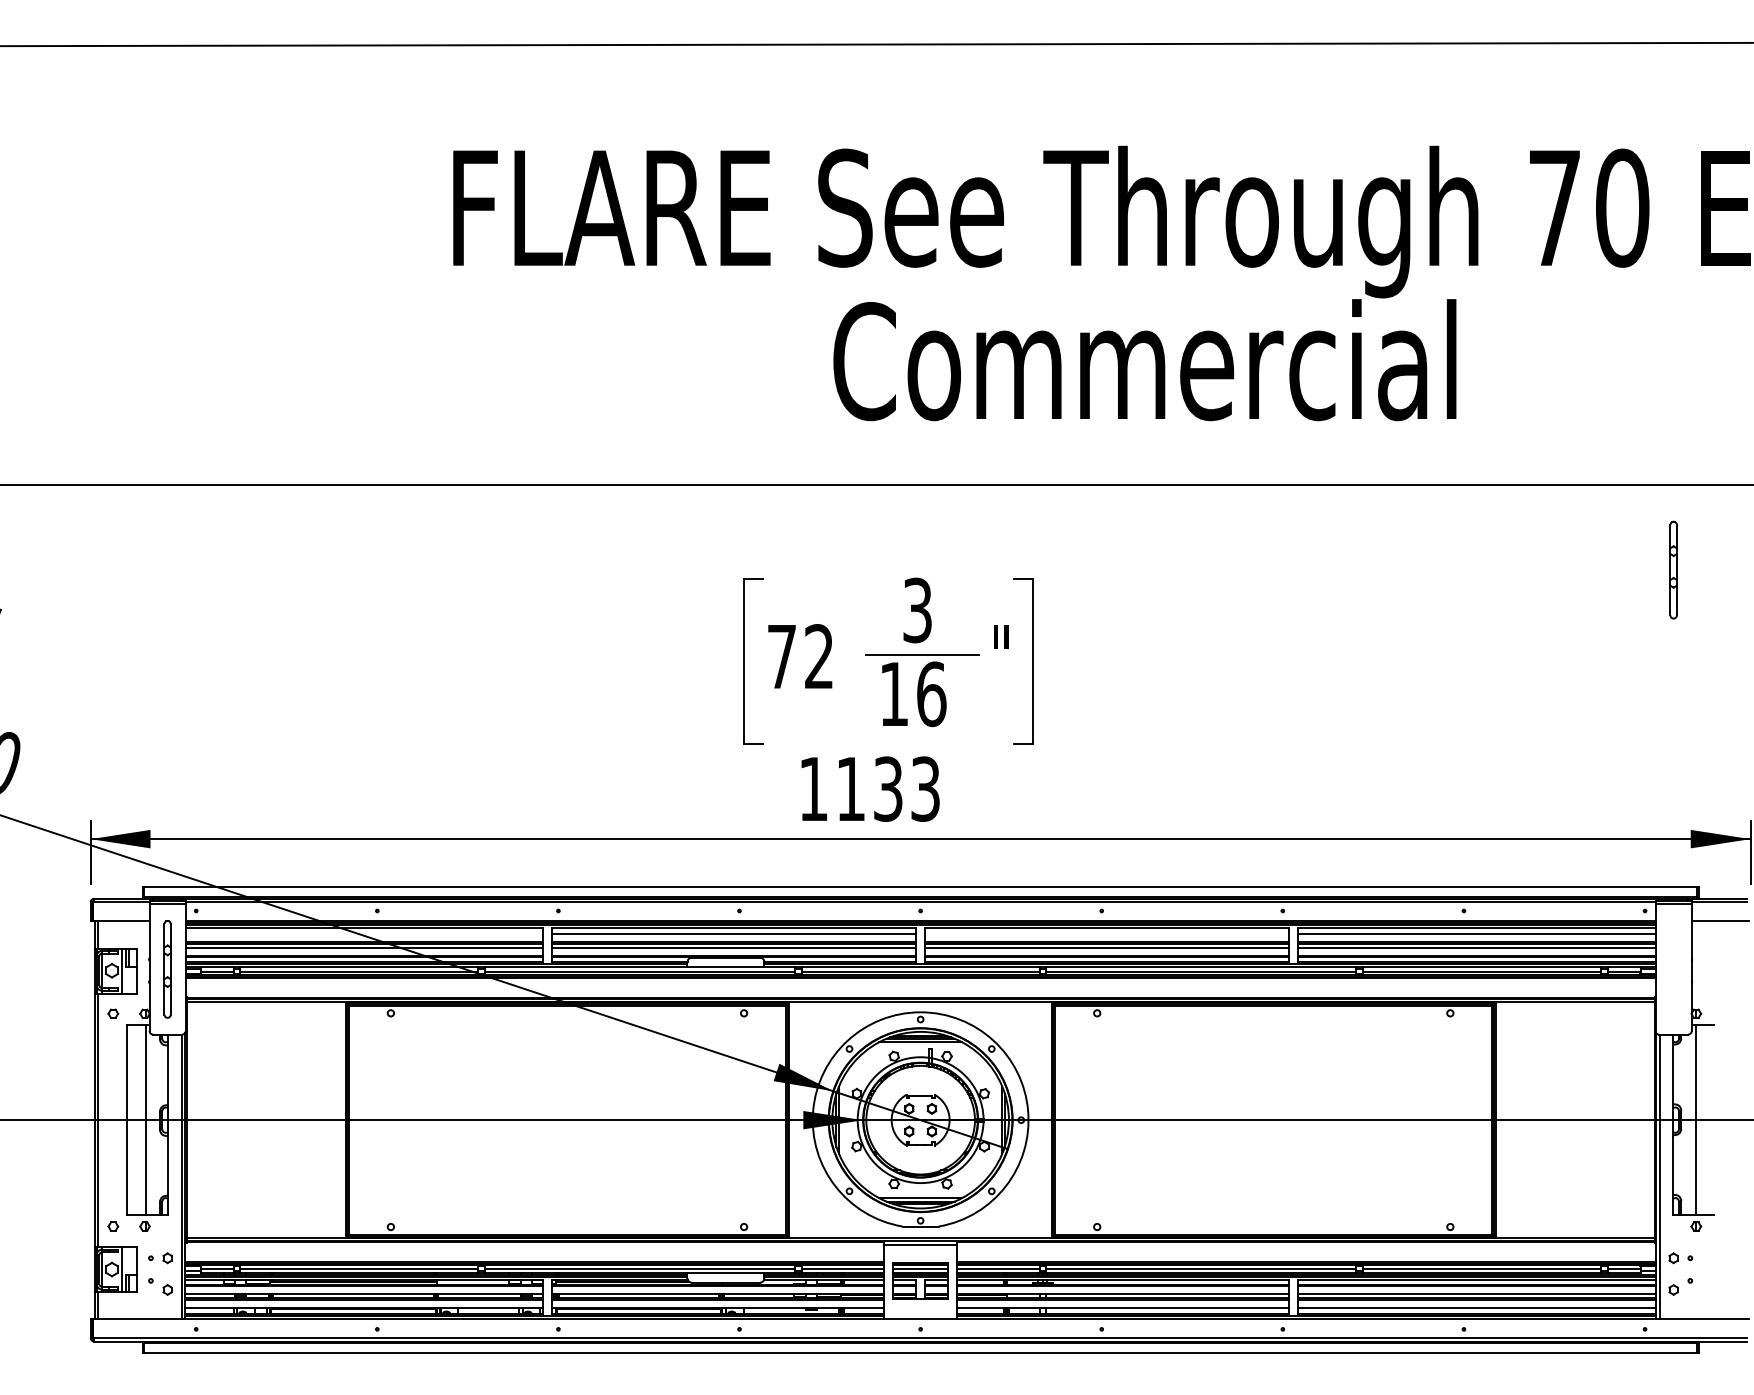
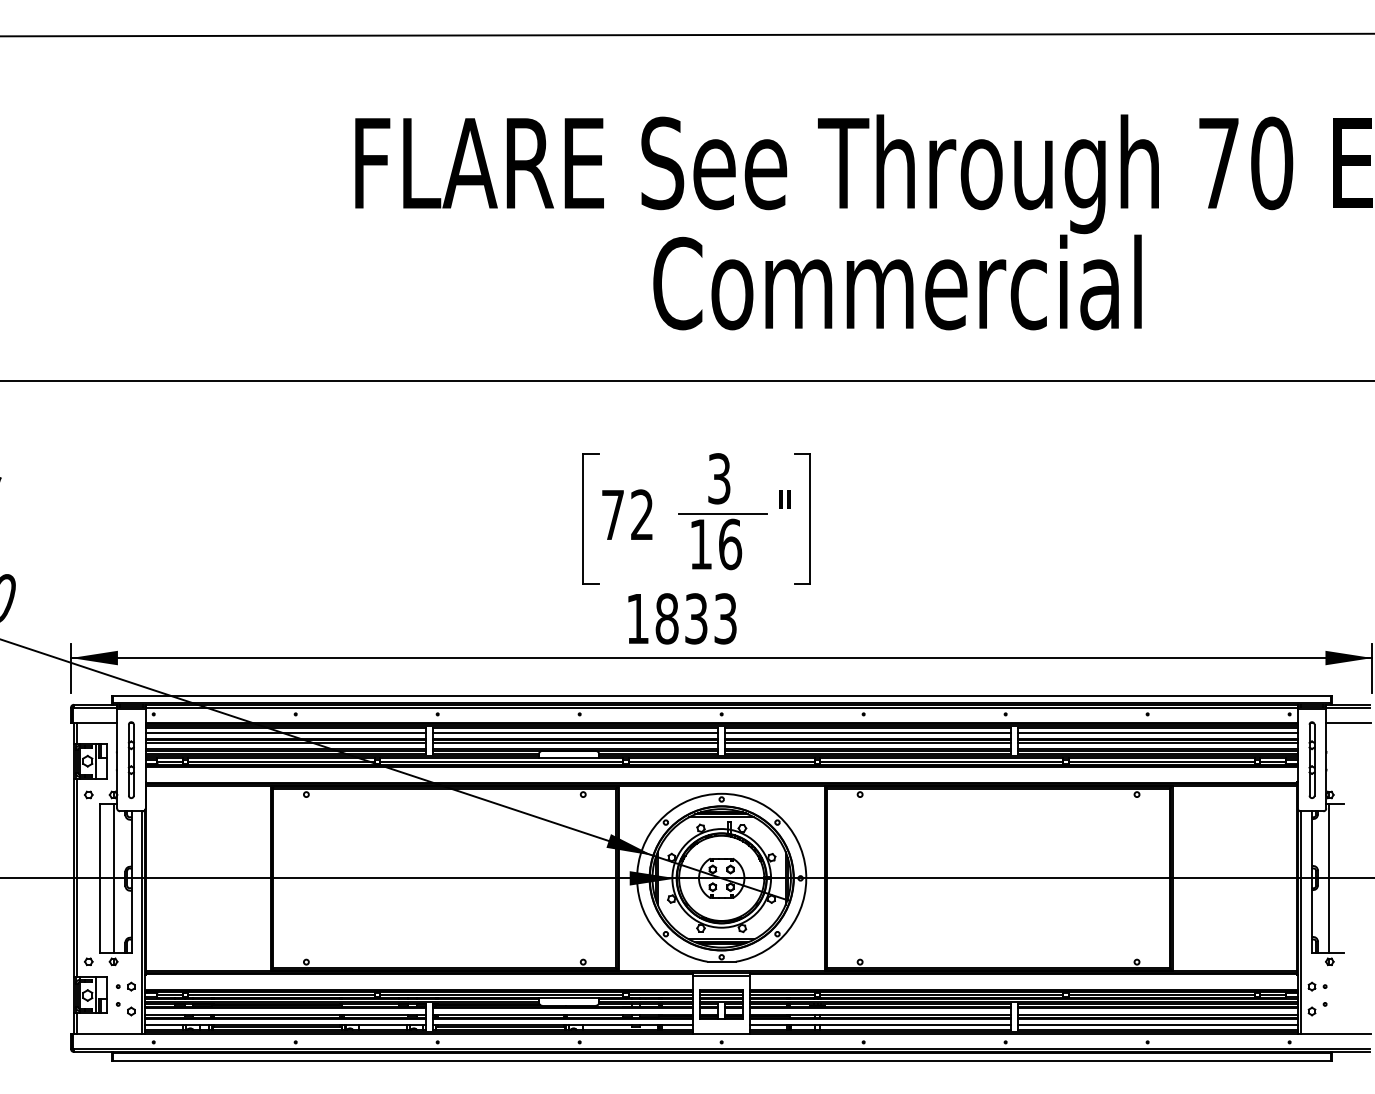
part: (1672, 569) -> (1311, 759), moved
text: (850, 788) -> (666, 618), 1133 -> 1833
line: (364, 934) -> (285, 732), added
line: (1106, 934) -> (867, 732), added

